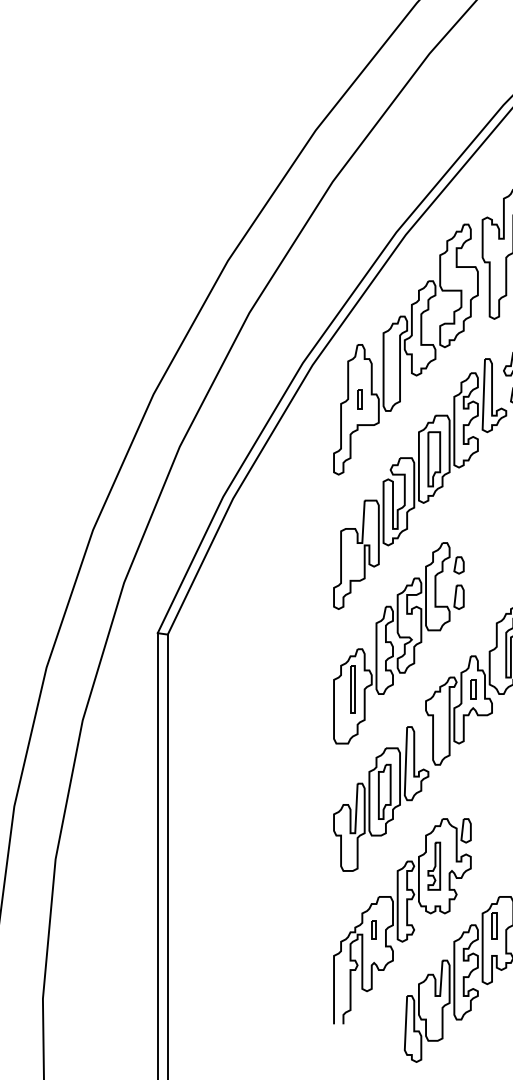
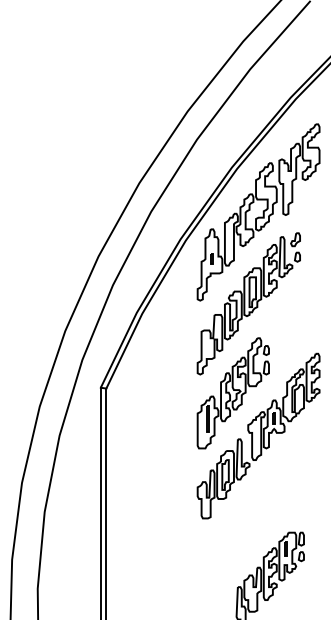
part: (401, 920) -> (234, 545), removed

